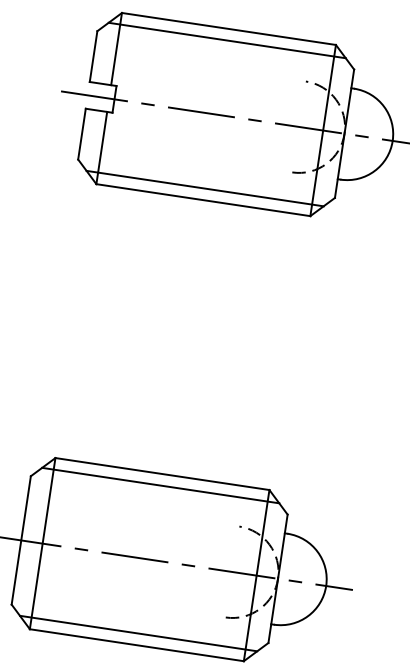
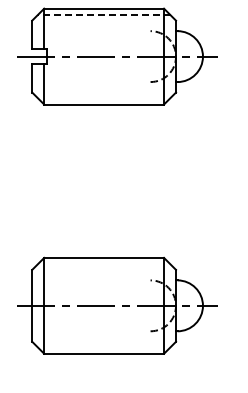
line: (226, 40) -> (103, 15), solid -> dashed
line: (203, 189) -> (103, 98), removed
line: (159, 485) -> (103, 264), removed
line: (137, 633) -> (103, 347), removed

